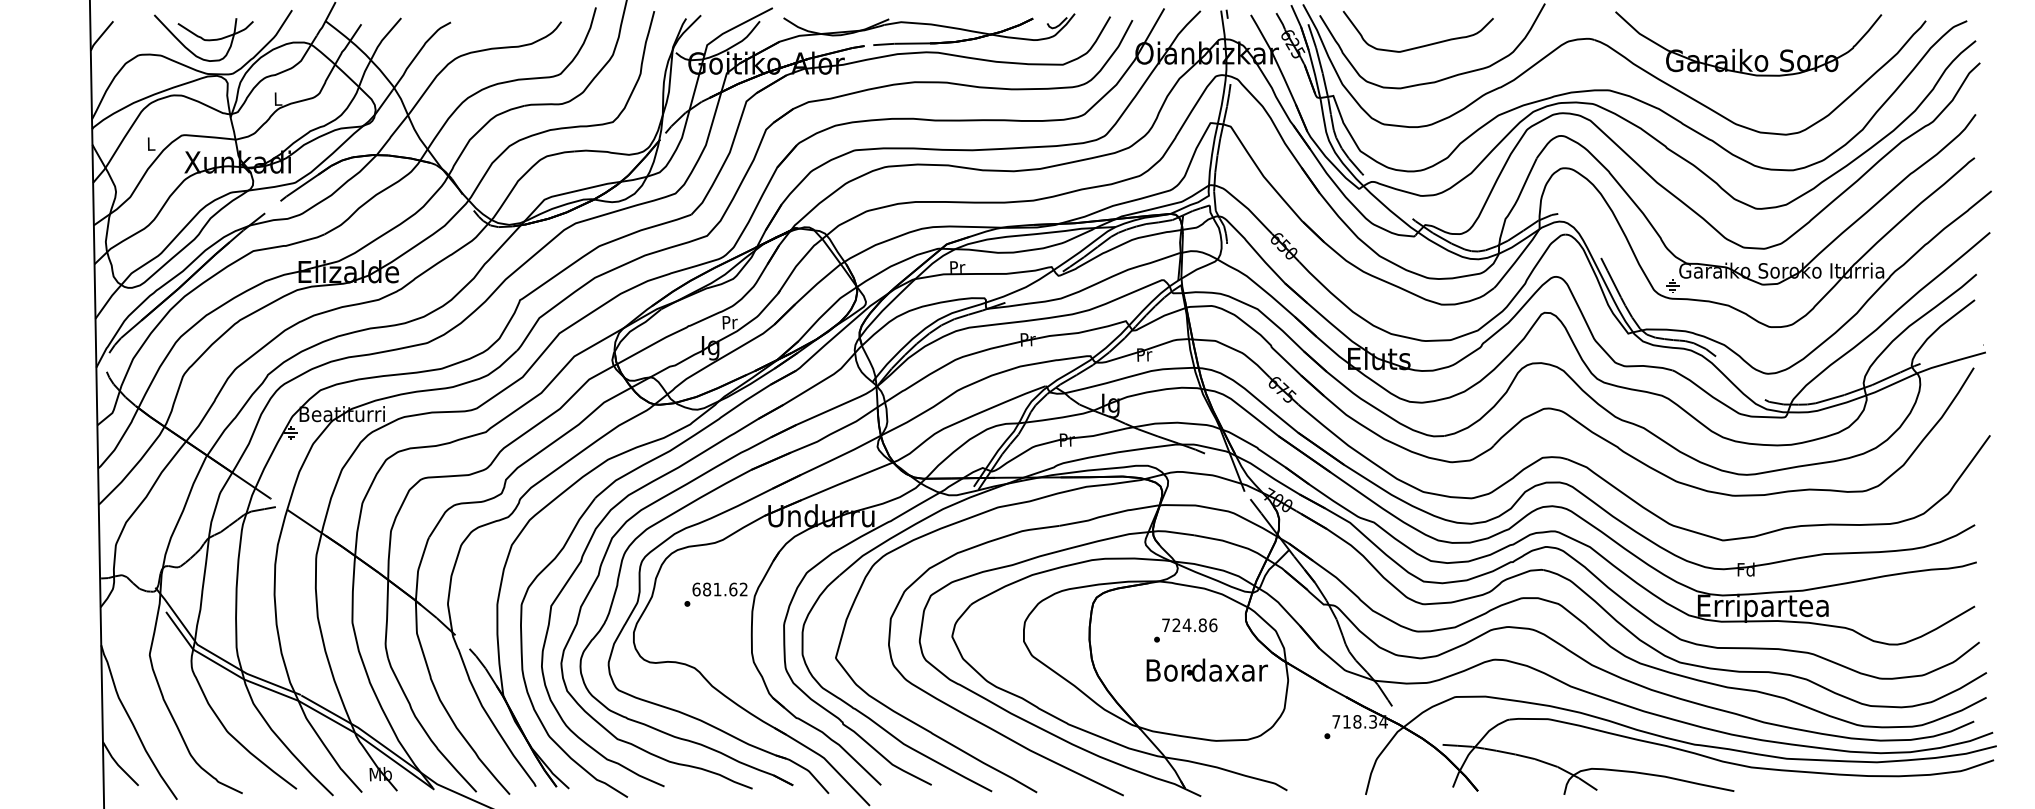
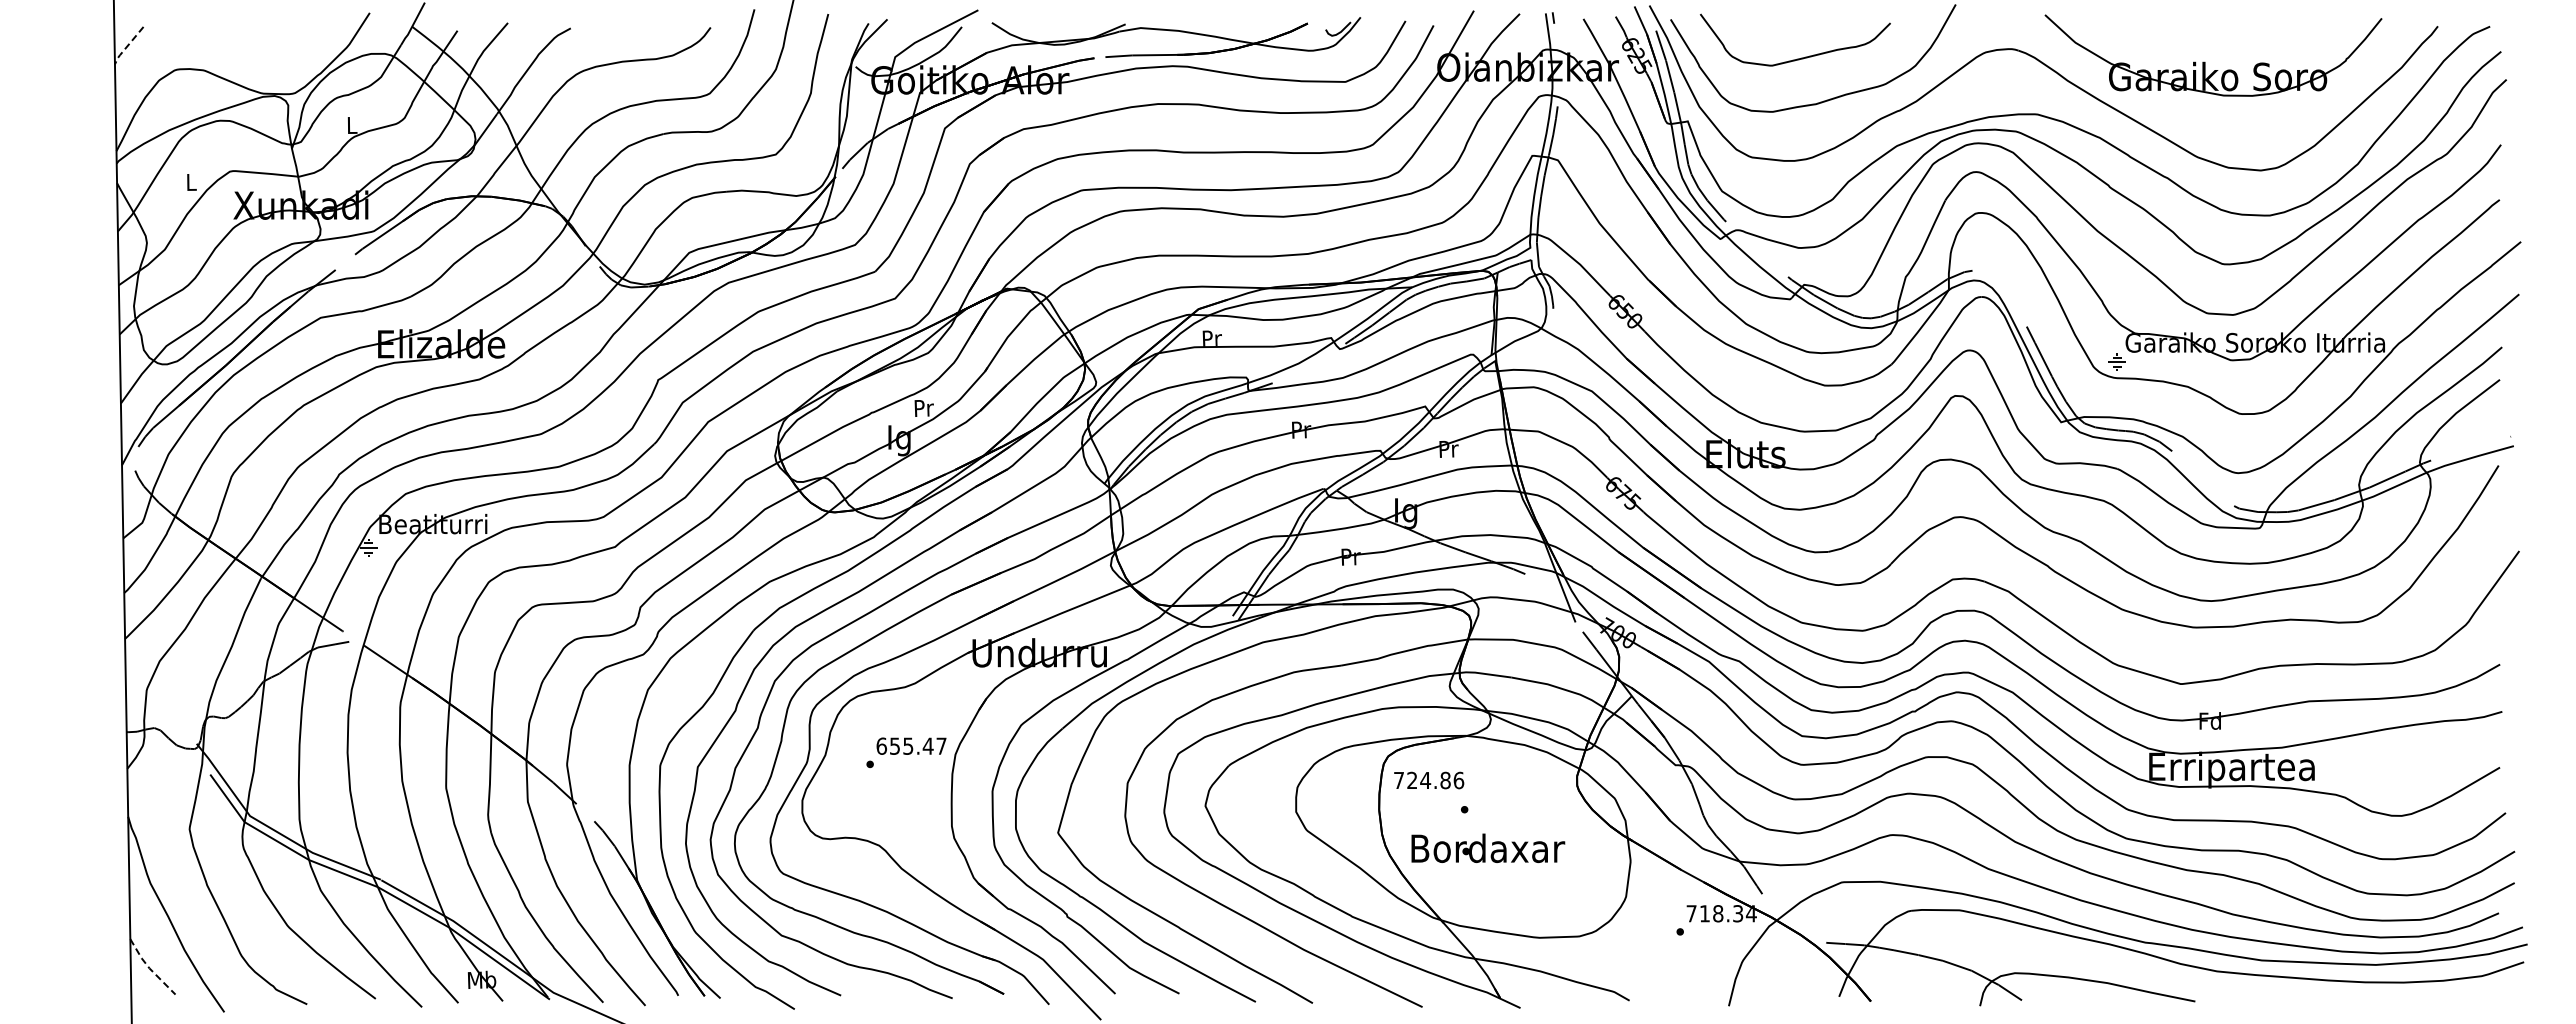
line: (100, 36) -> (127, 46), solid -> dashed
part: (204, 38) -> (258, 48), removed
text: (724, 588) -> (917, 745), 681.62 -> 655.47
text: (1190, 625) -> (1429, 780), moved
text: (1207, 669) -> (1488, 847), moved
line: (118, 765) -> (149, 968), solid -> dashed

